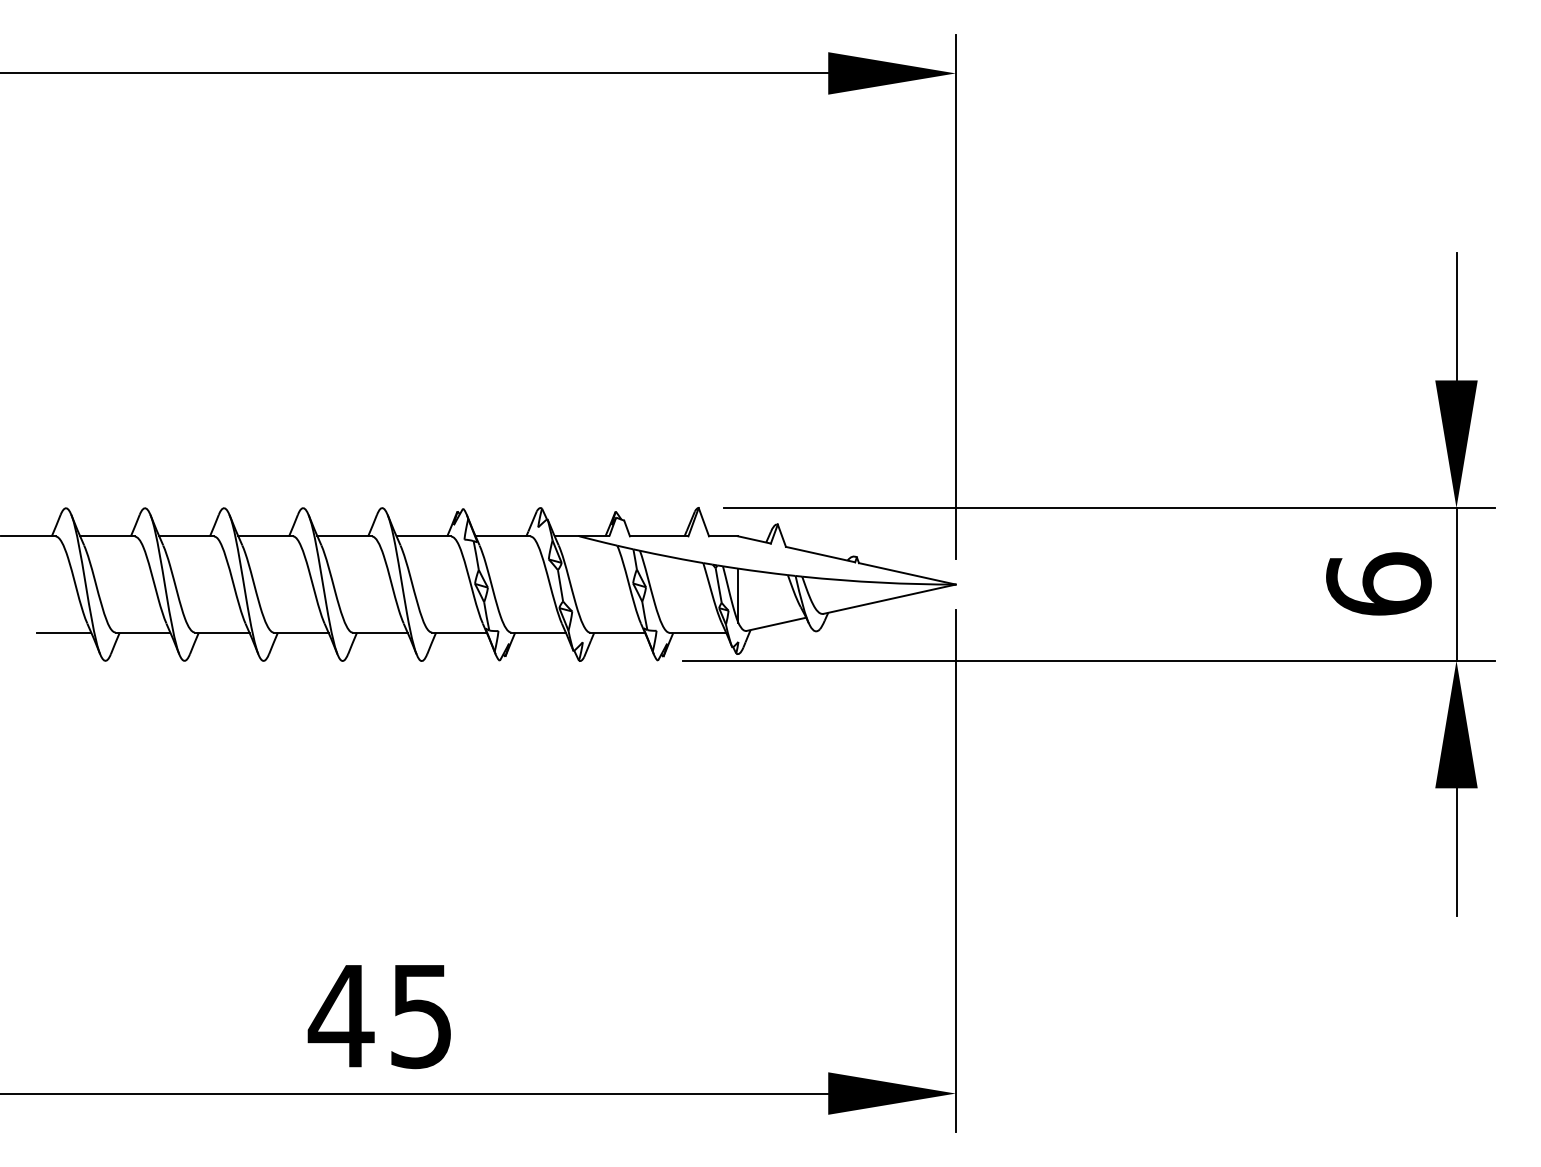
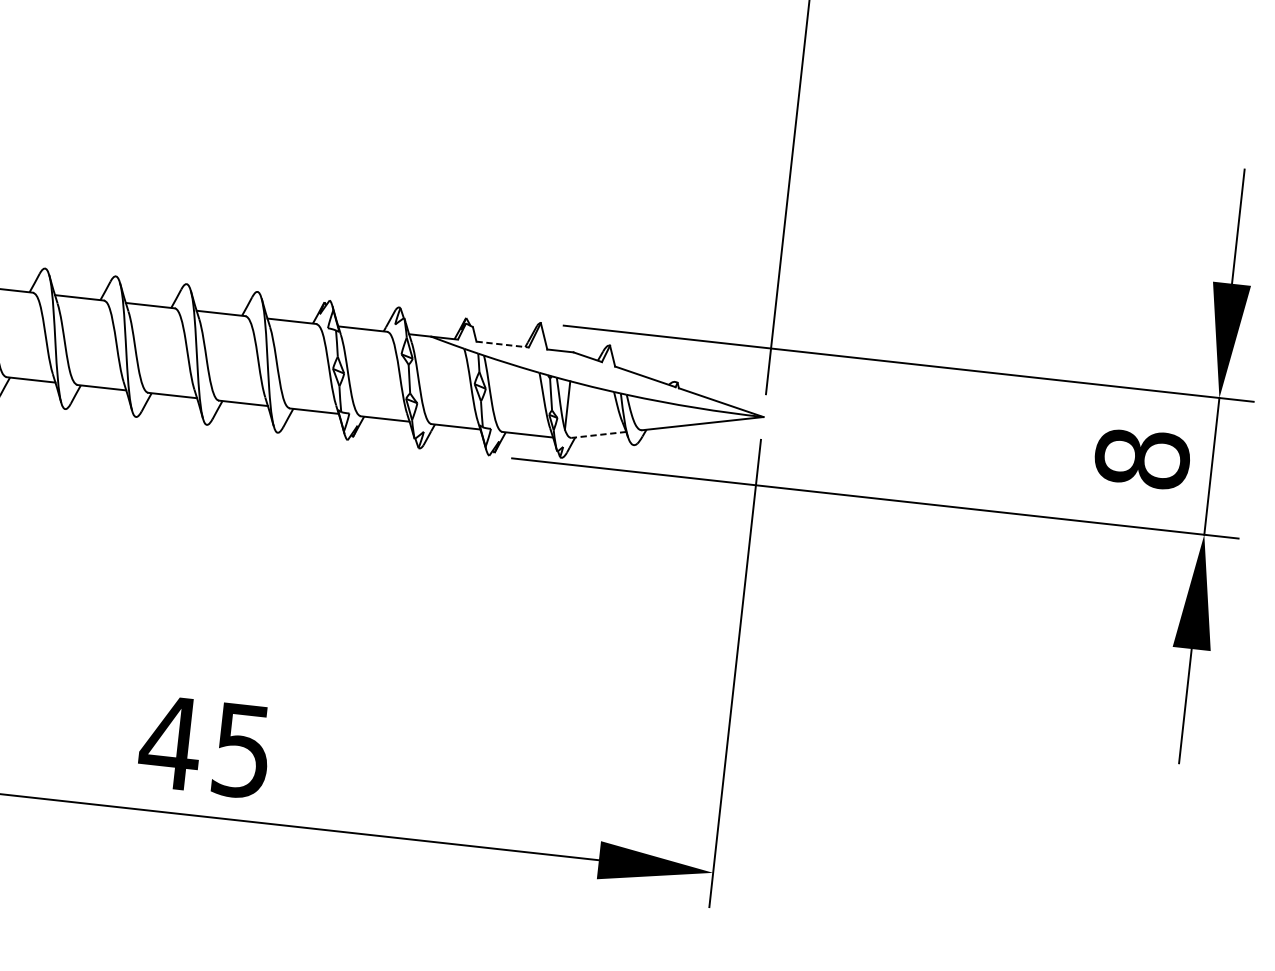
line: (659, 536) -> (502, 344), solid -> dashed
text: (1378, 583) -> (1142, 457), 6 -> 8
line: (775, 624) -> (598, 434), solid -> dashed

